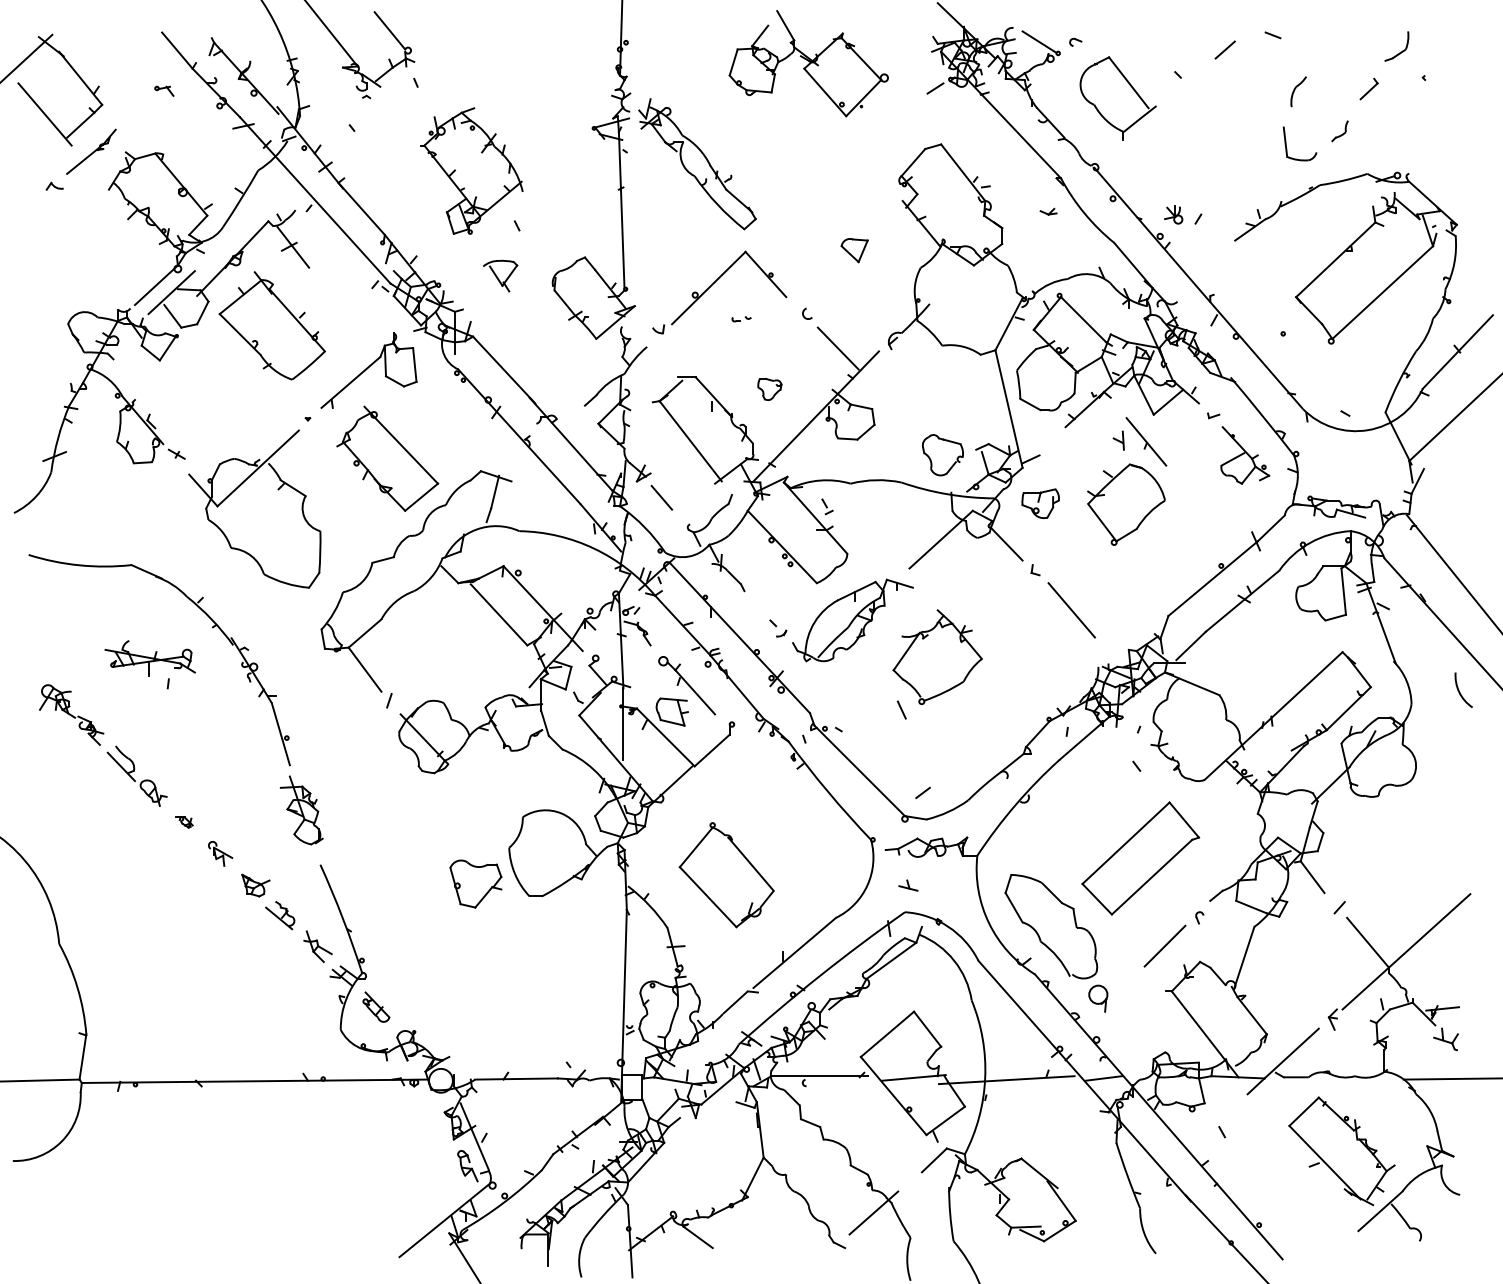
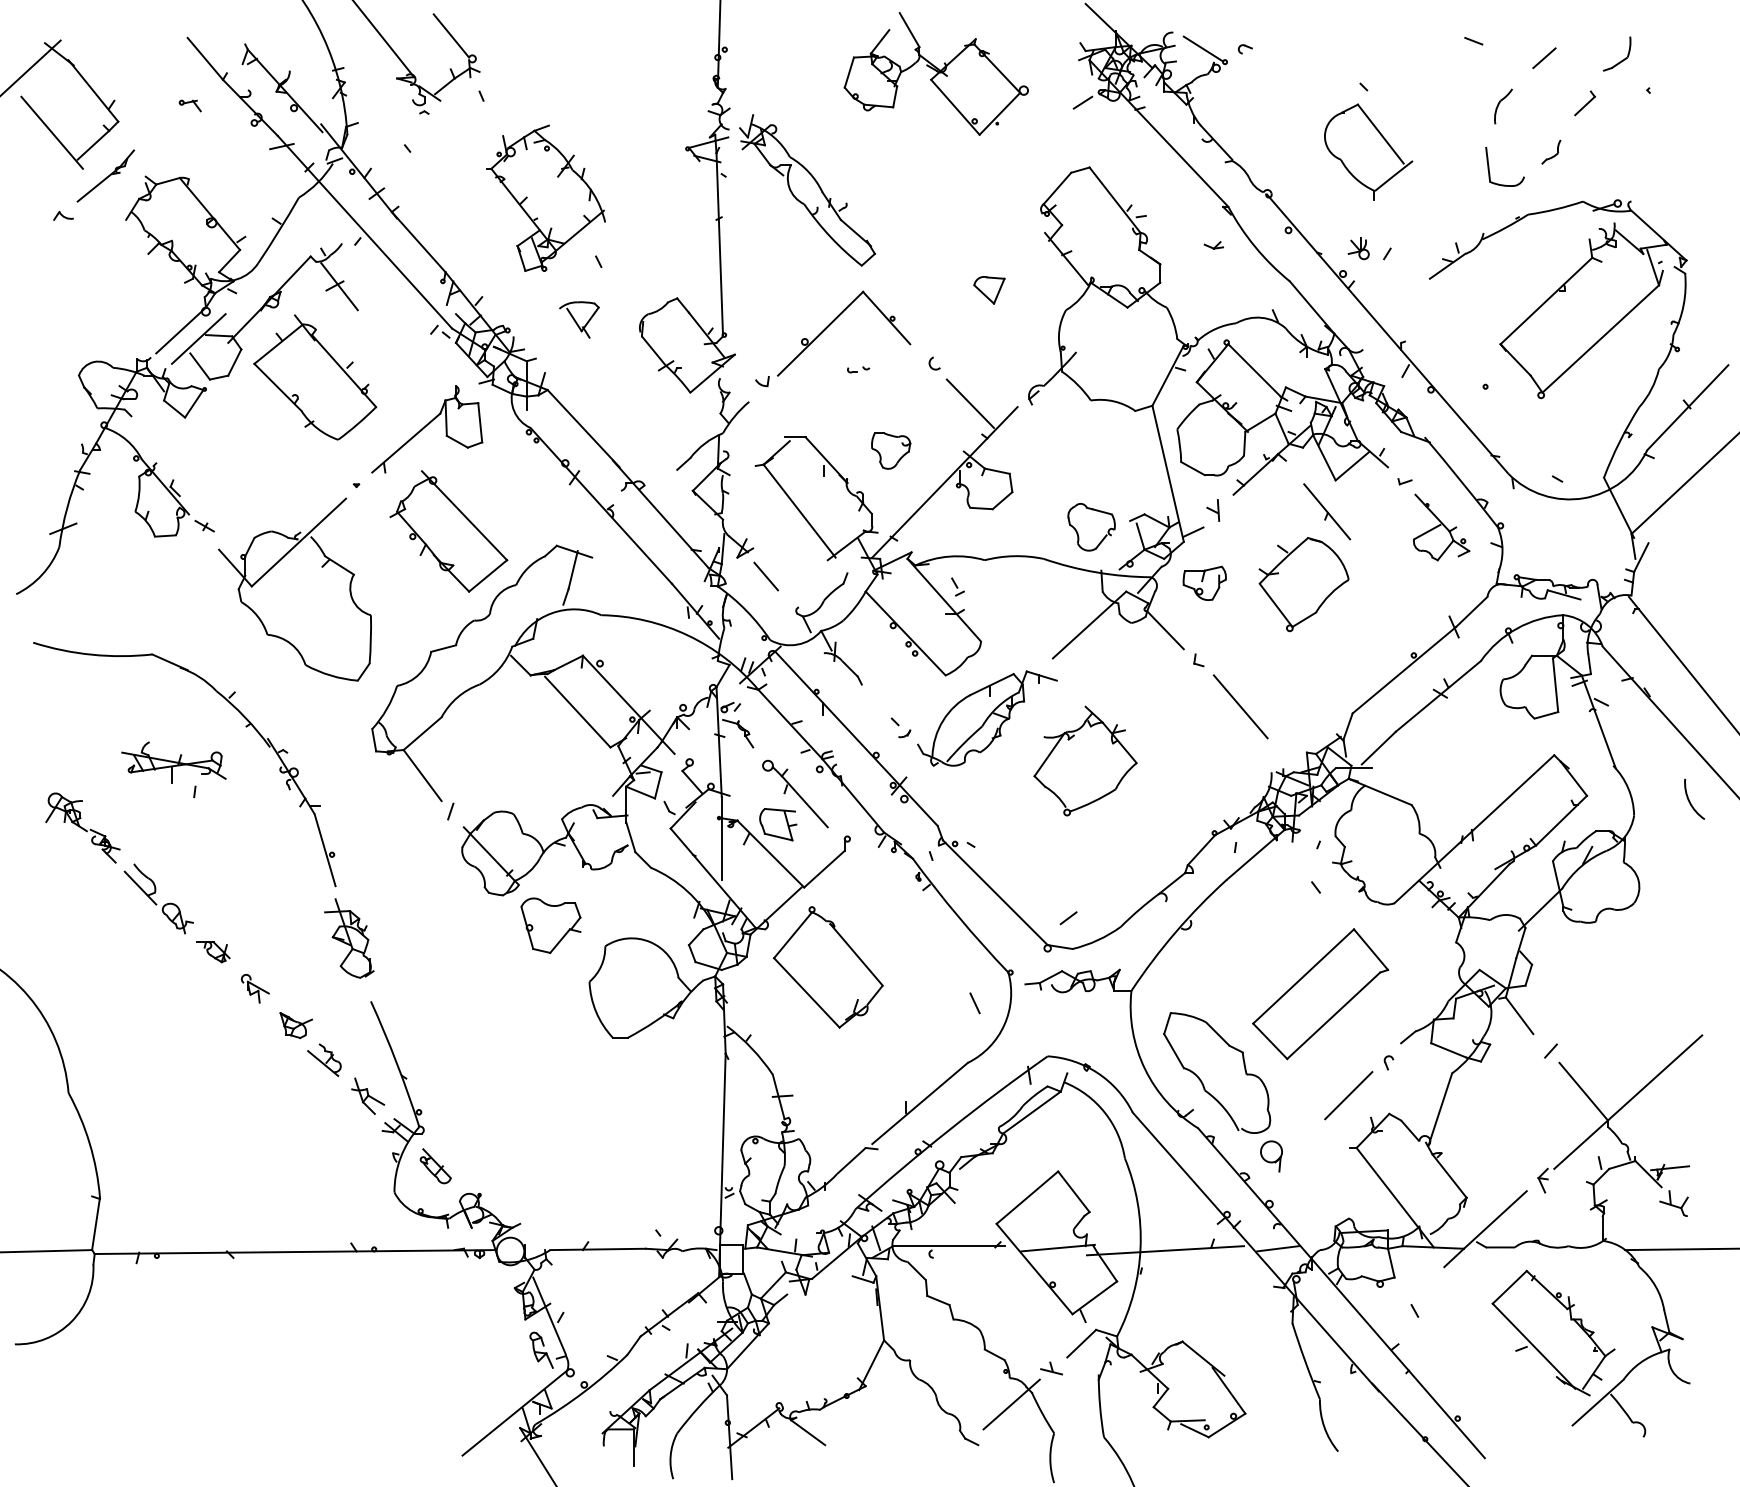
line: (1225, 50) -> (1544, 58), moved
part: (1118, 97) -> (1368, 151), moved
part: (770, 388) -> (891, 450), size x1.43
part: (1119, 440) -> (1213, 510), moved
line: (901, 710) -> (974, 1003), moved
part: (184, 822) -> (213, 952), size x1.67
part: (726, 875) -> (828, 967), moved
part: (475, 883) -> (550, 925), moved
part: (908, 885) -> (1051, 1368), moved

